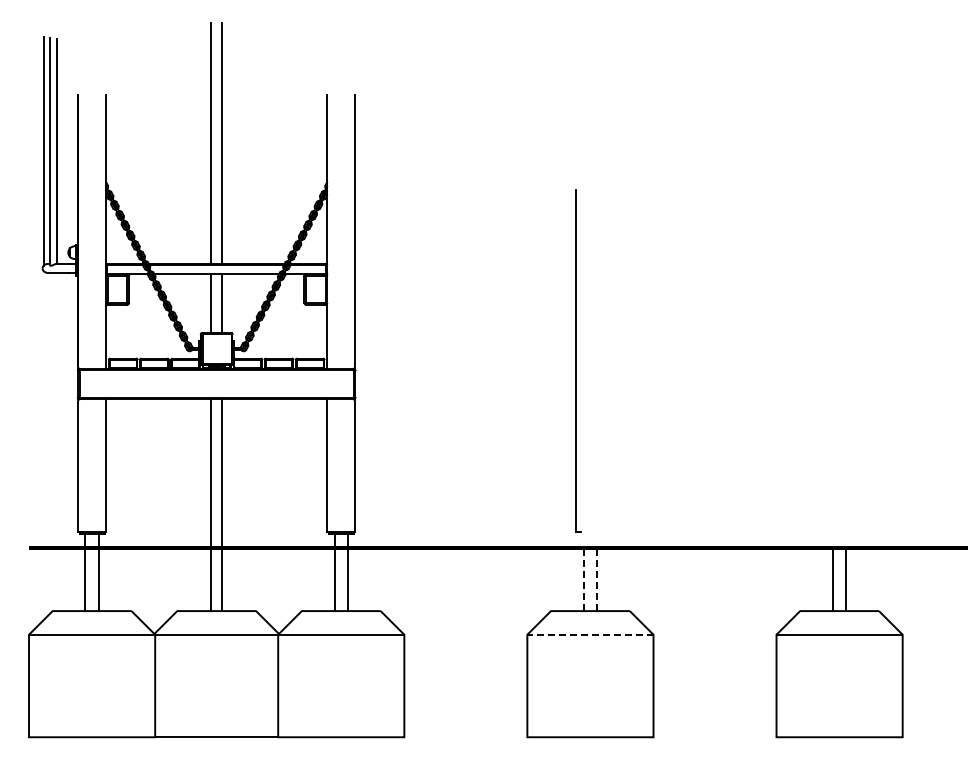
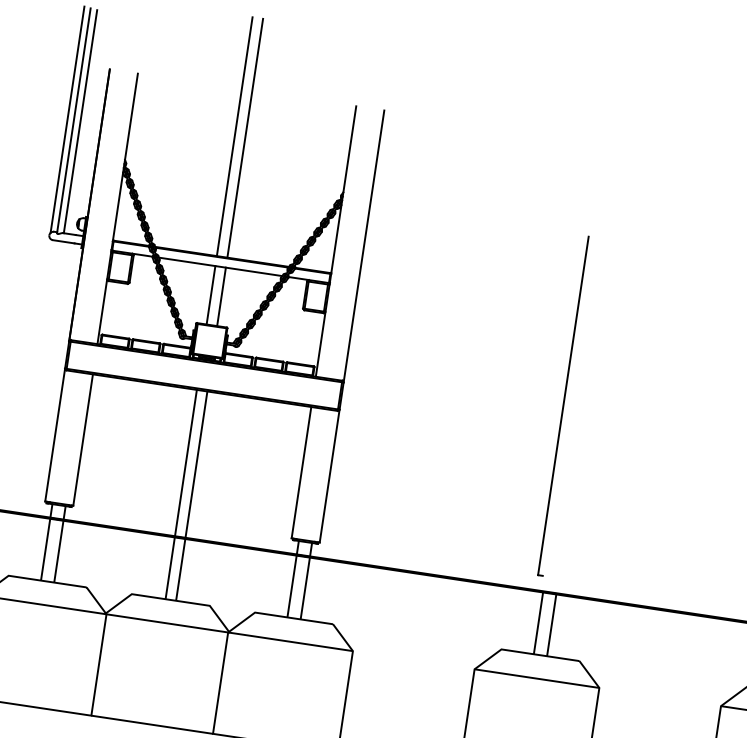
line: (590, 548) -> (549, 593), dashed -> solid
line: (589, 634) -> (536, 678), dashed -> solid

